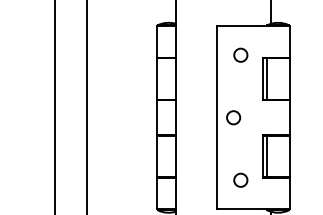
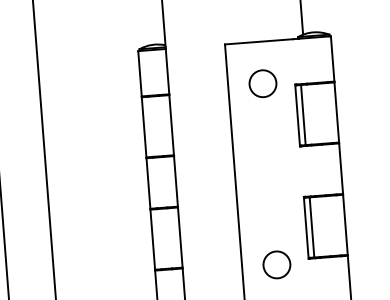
circle: (240, 54) -> (262, 82), size x1.4
circle: (233, 117) -> (259, 174), removed
circle: (240, 179) -> (276, 263), size x1.4

